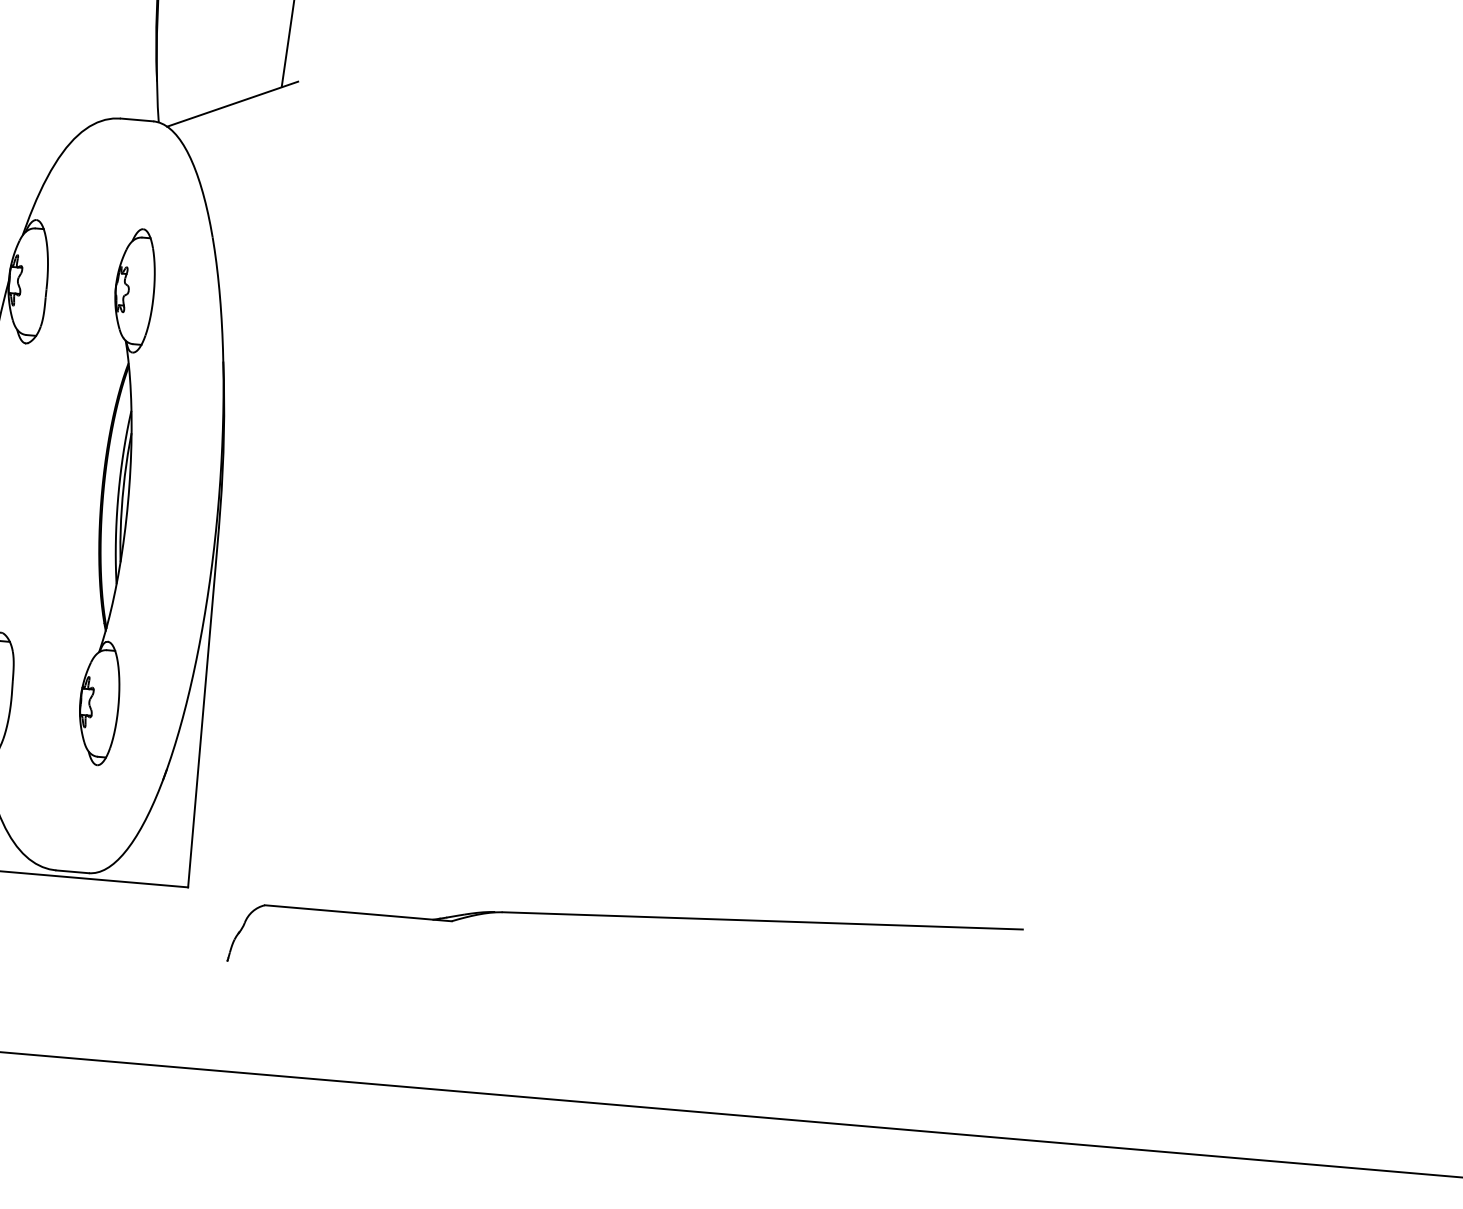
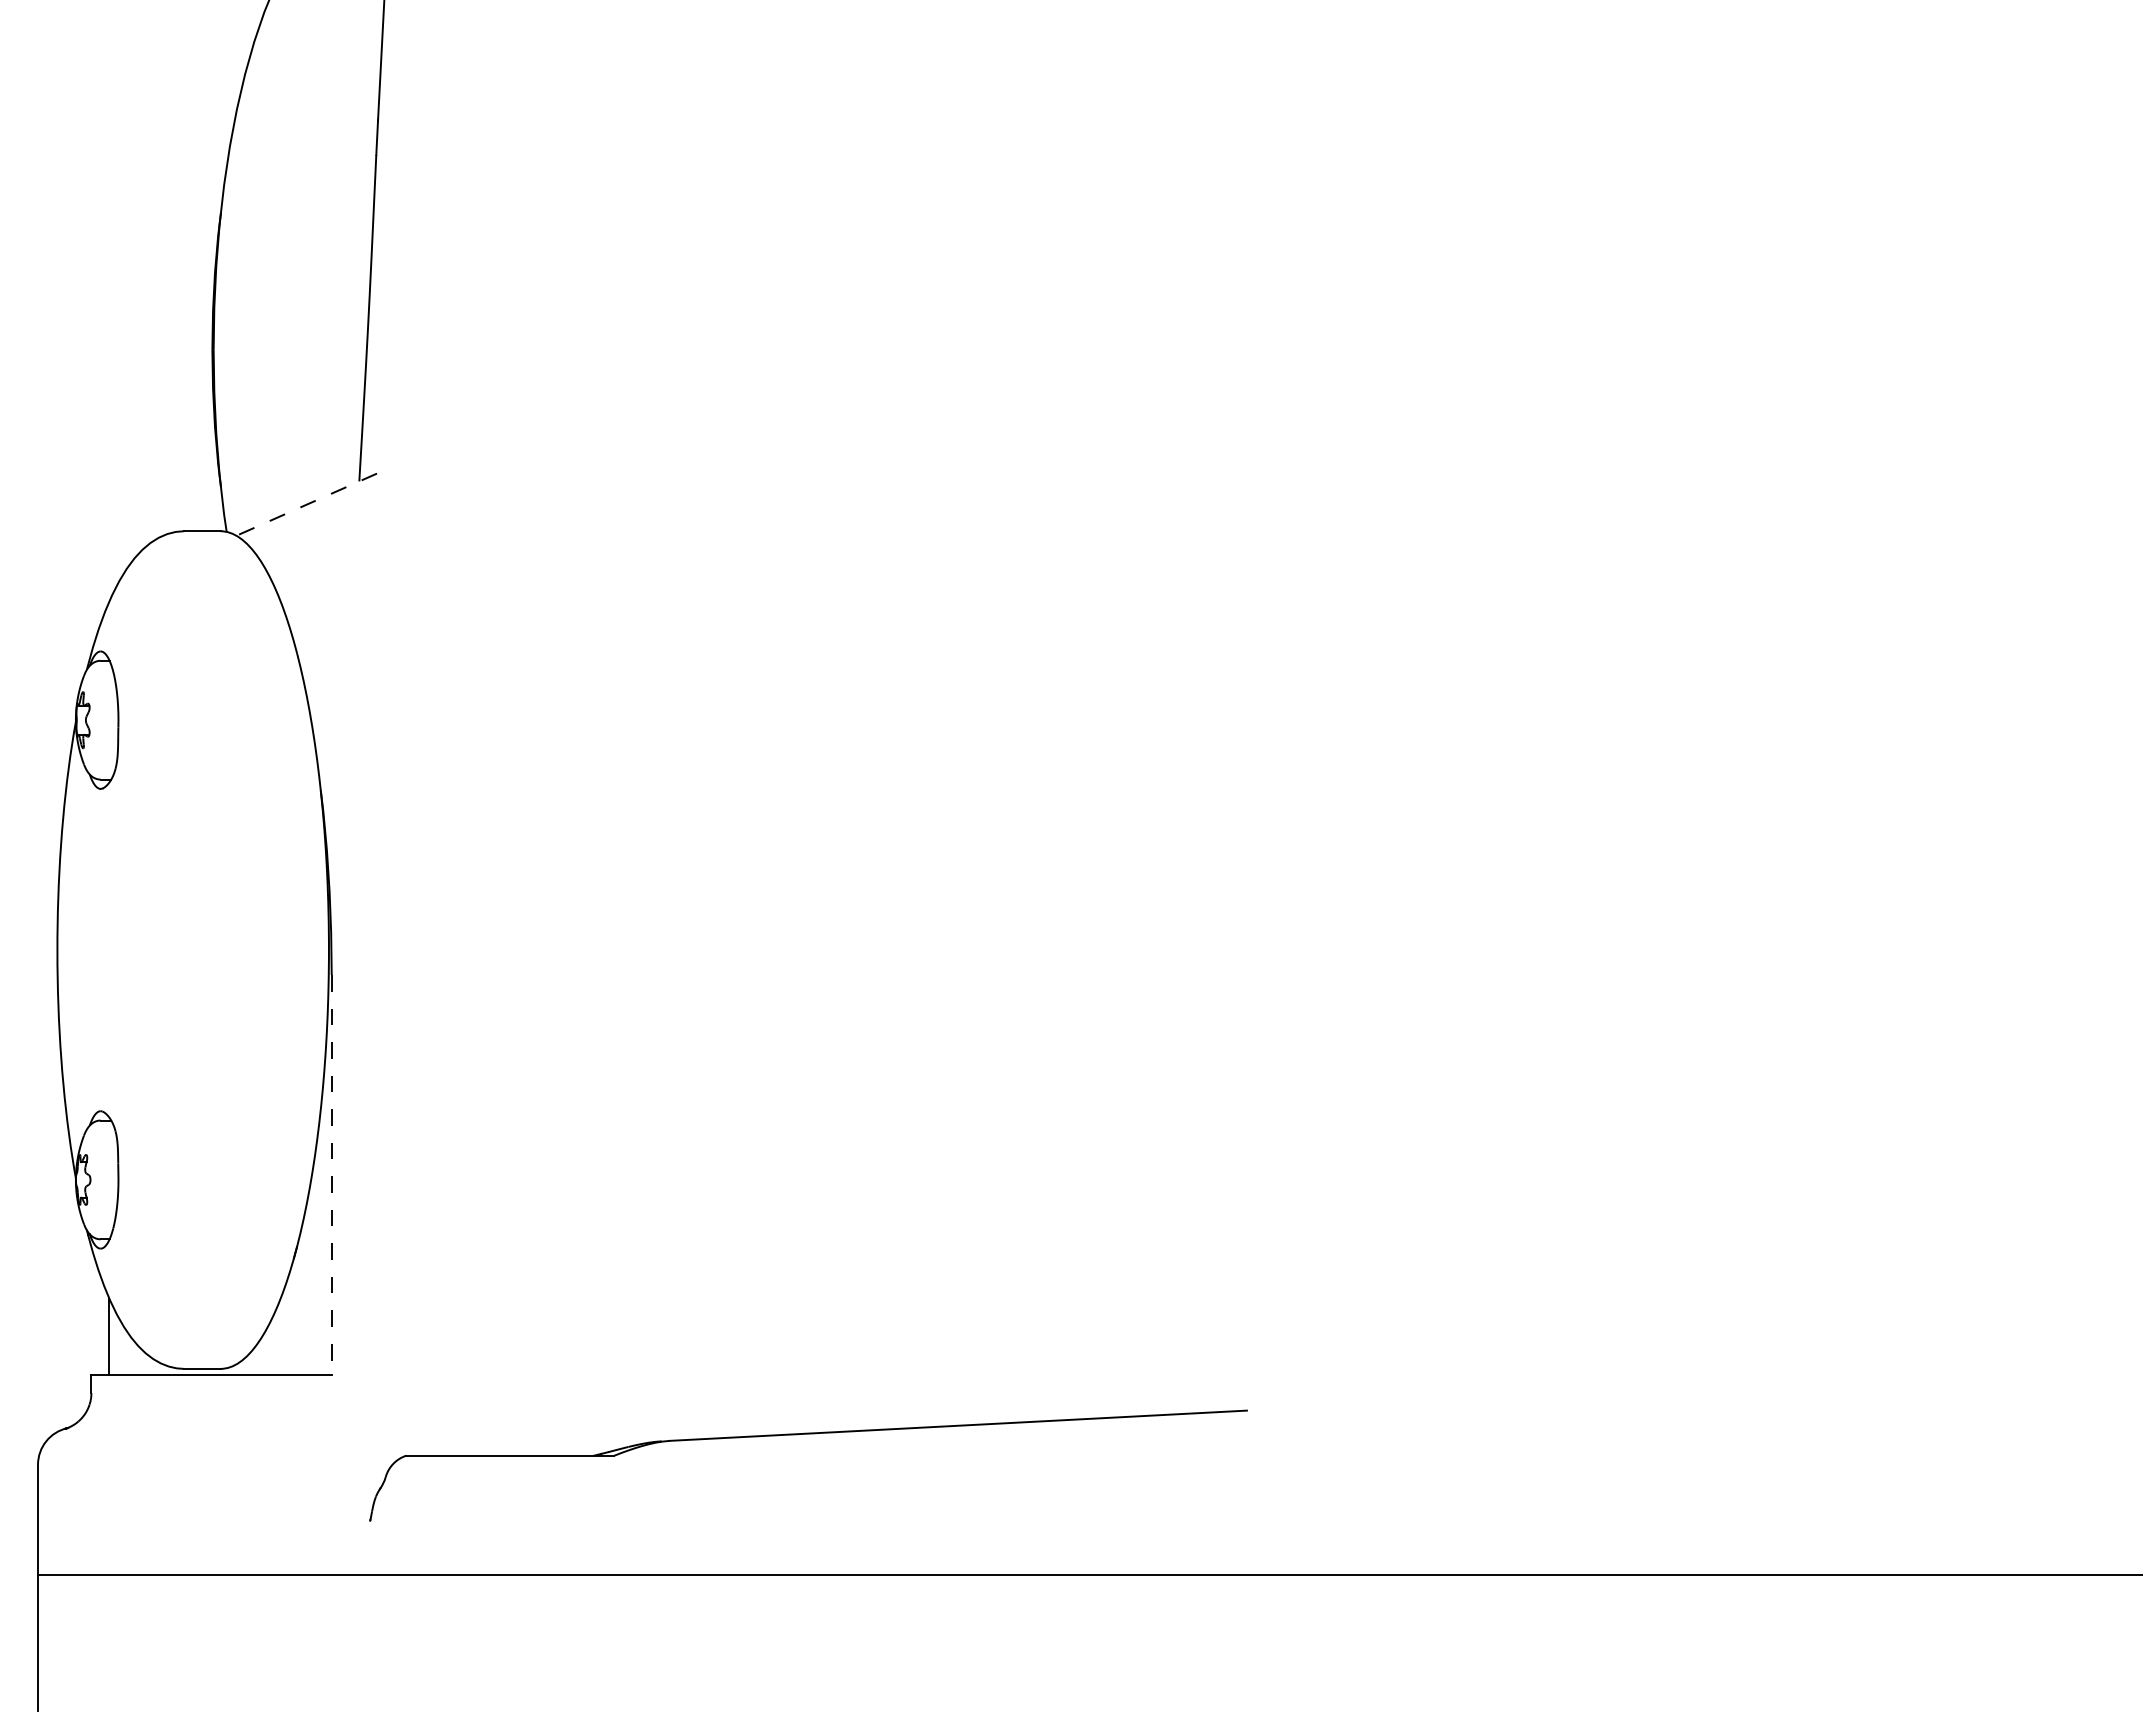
line: (232, 103) -> (306, 504), solid -> dashed
part: (117, 496) -> (216, 949), removed
line: (203, 708) -> (331, 1175), solid -> dashed
part: (627, 917) -> (808, 1434), moved

